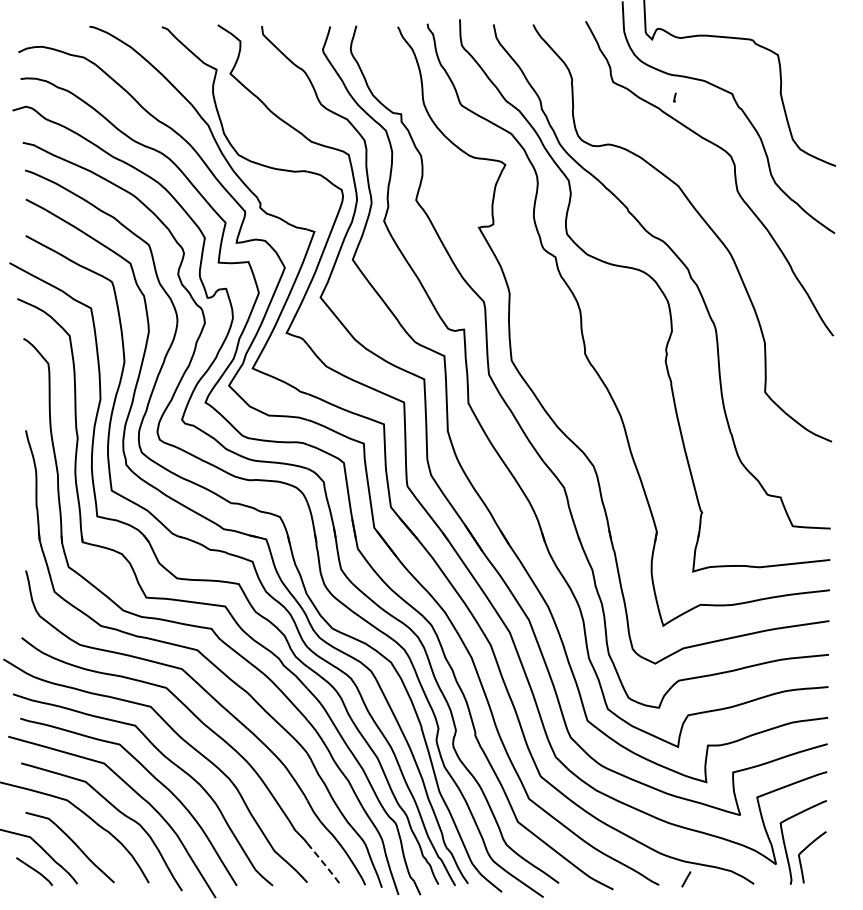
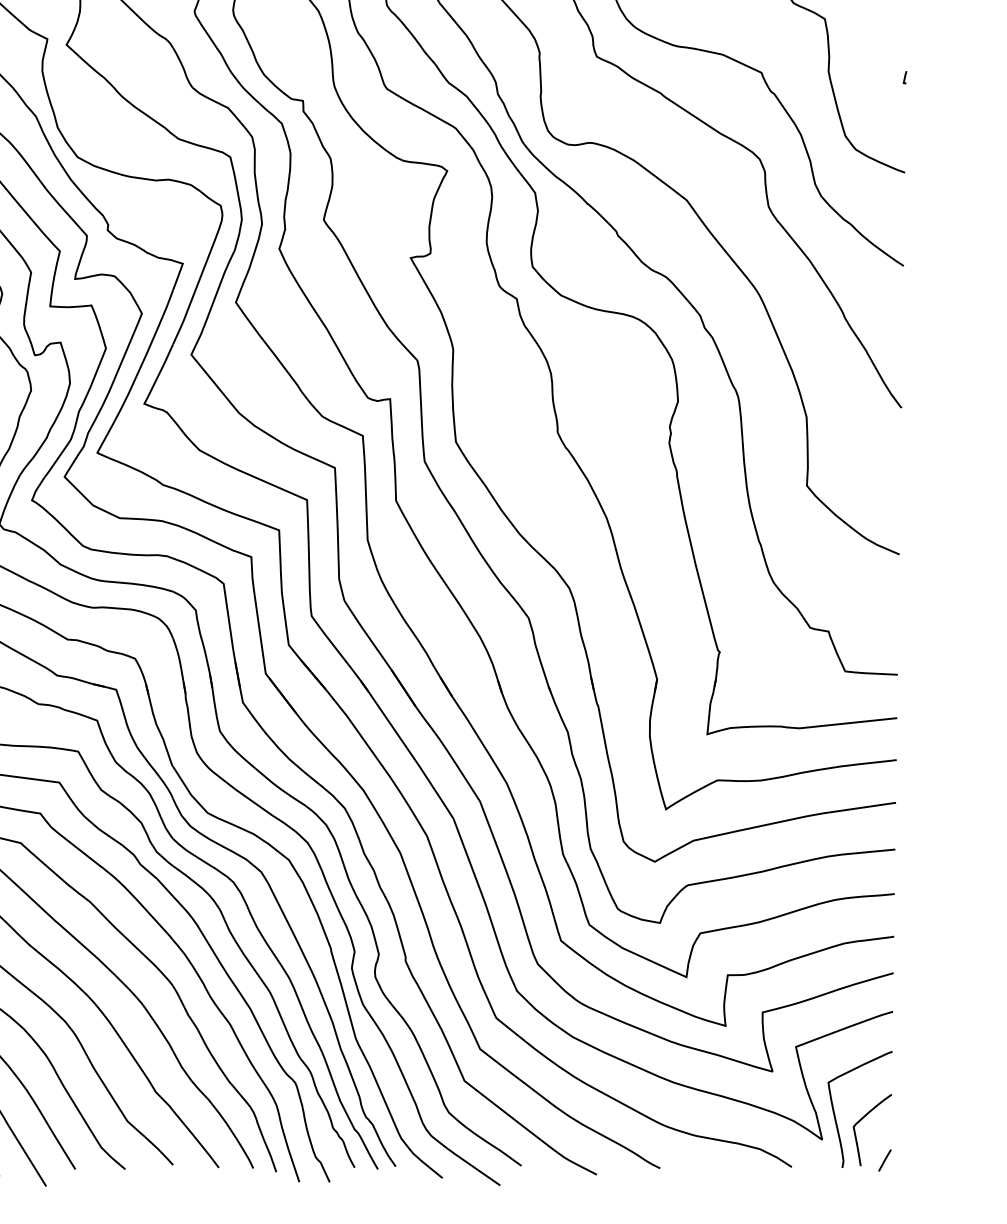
line: (674, 97) -> (904, 77), moved
line: (324, 863) -> (196, 1138), dashed -> solid
line: (686, 879) -> (885, 1160), moved

